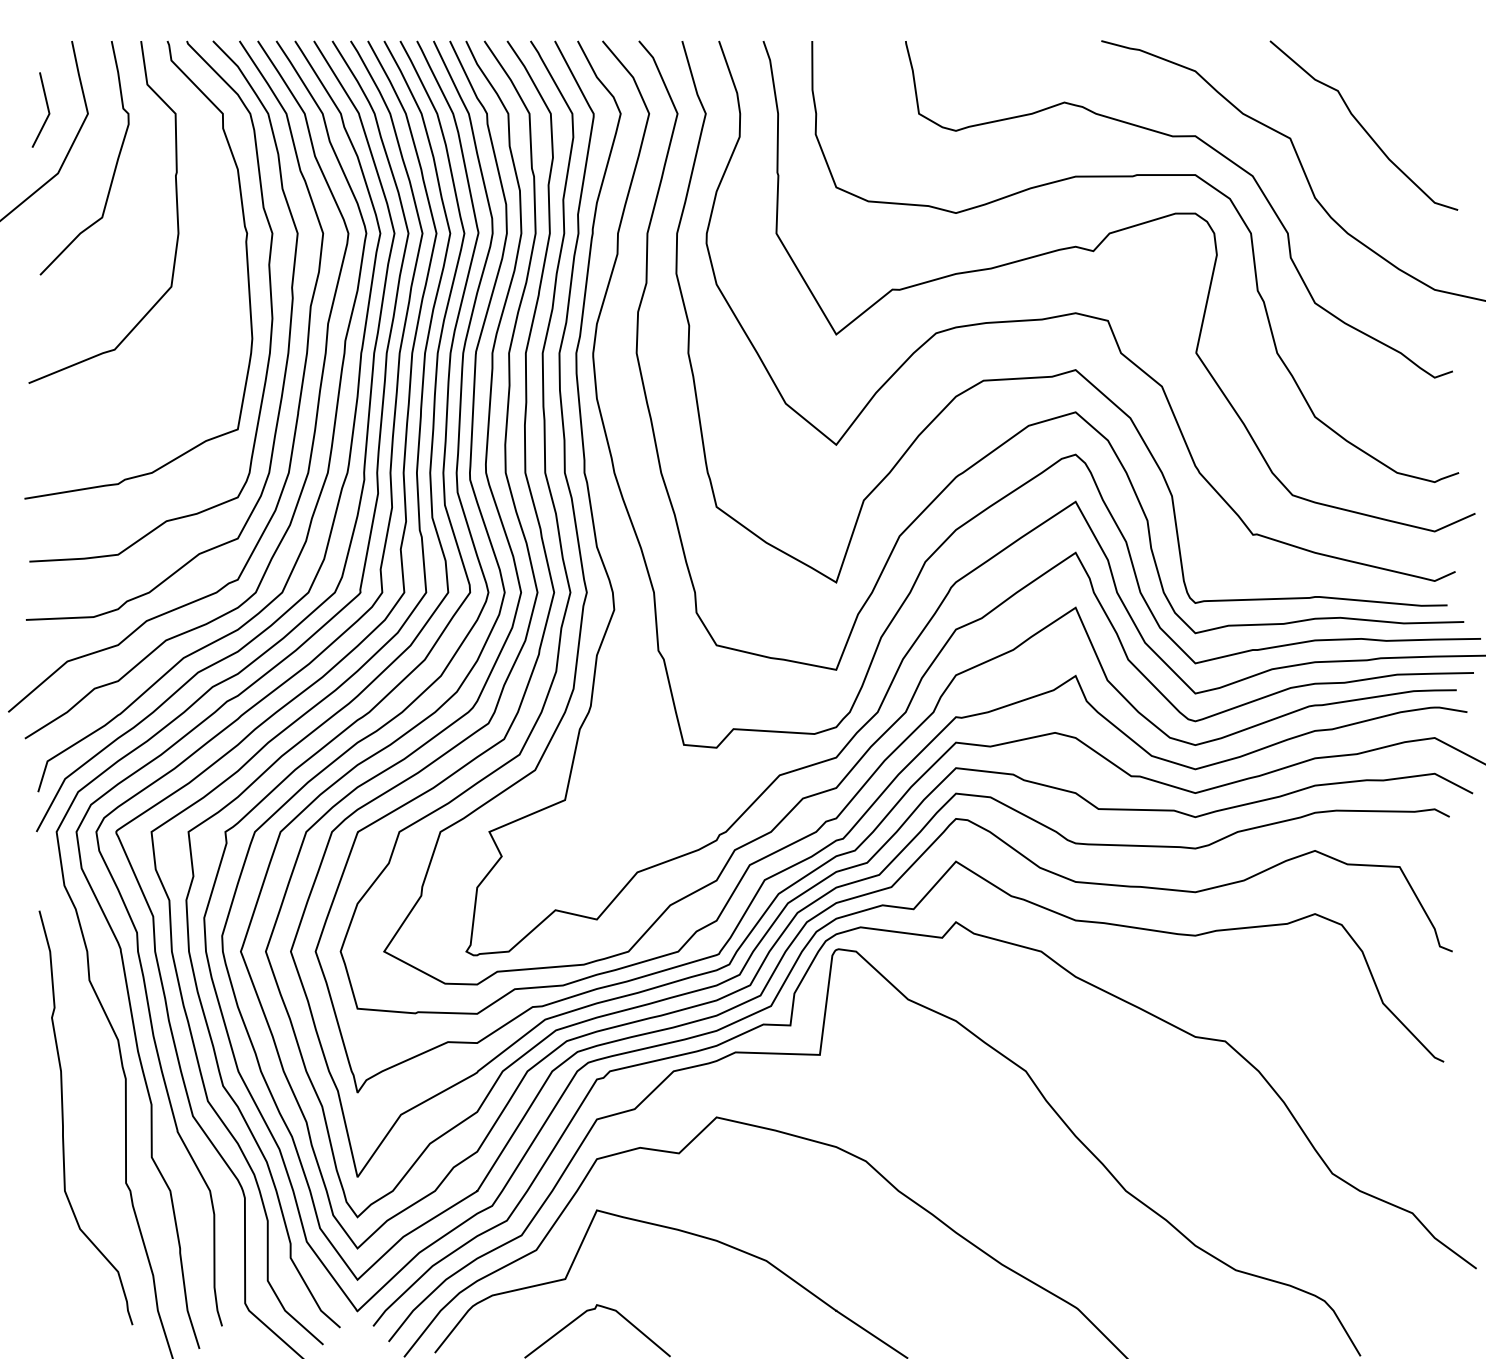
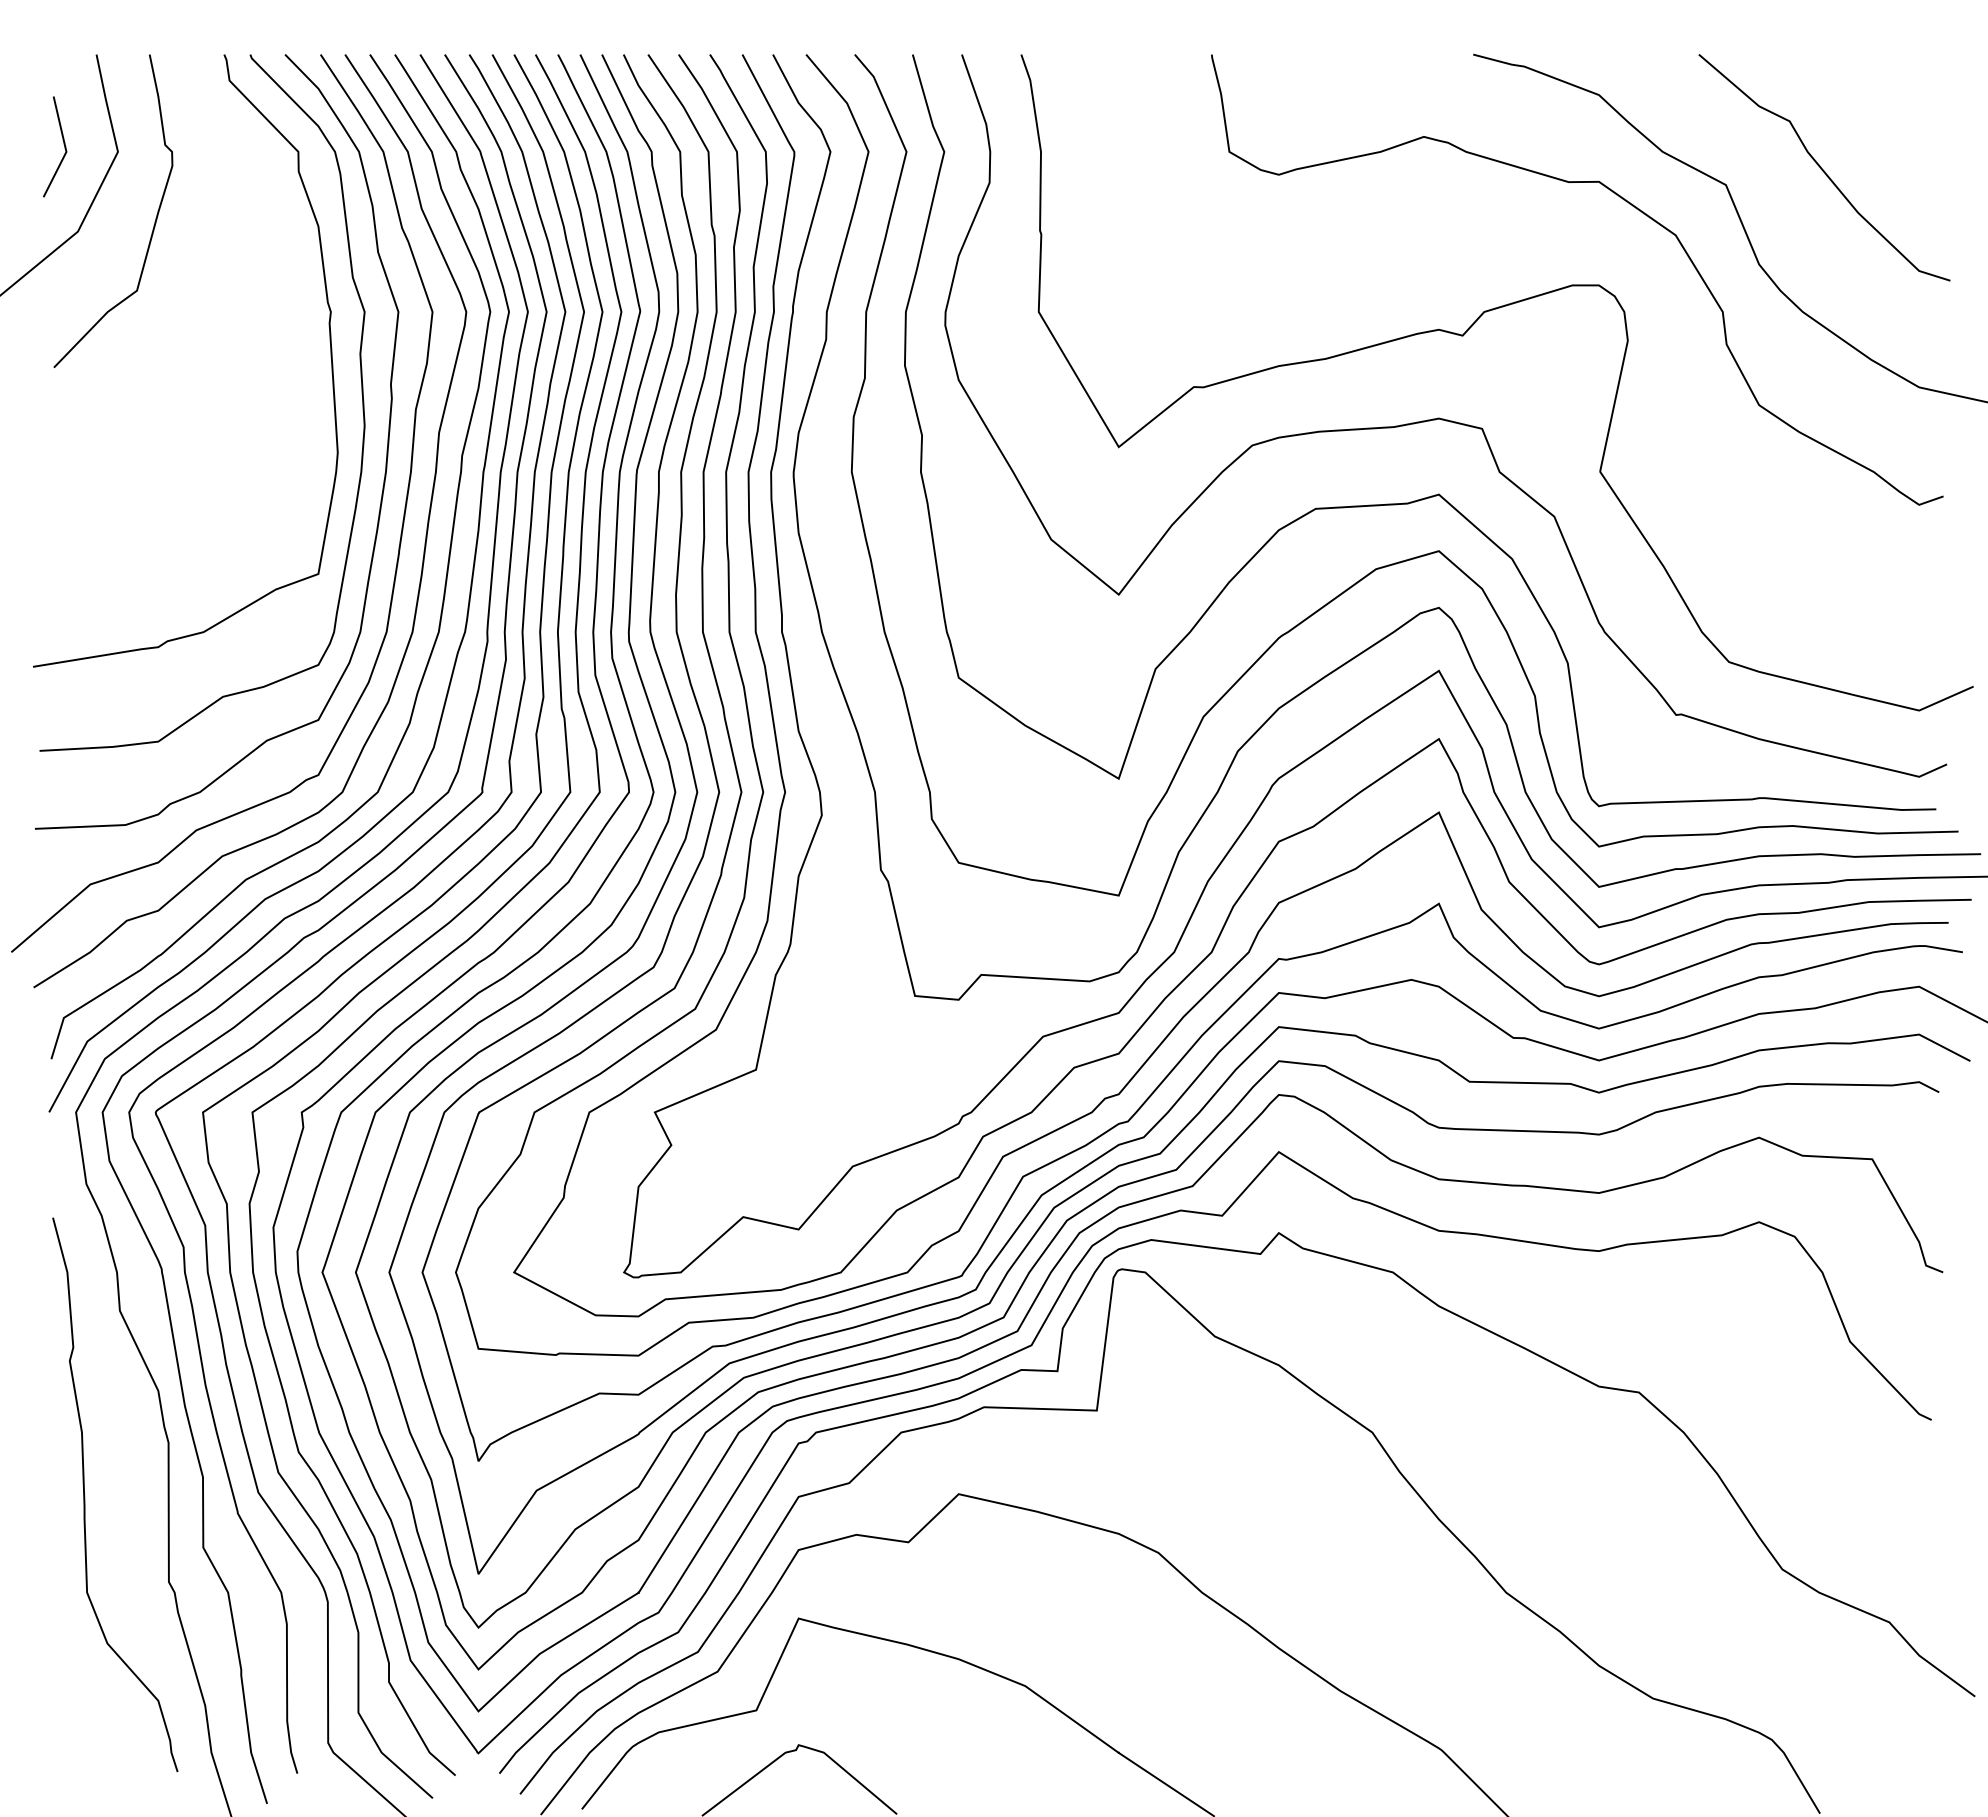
curve: (1133, 177) -> (1516, 236), removed
curve: (176, 212) -> (236, 283), removed

